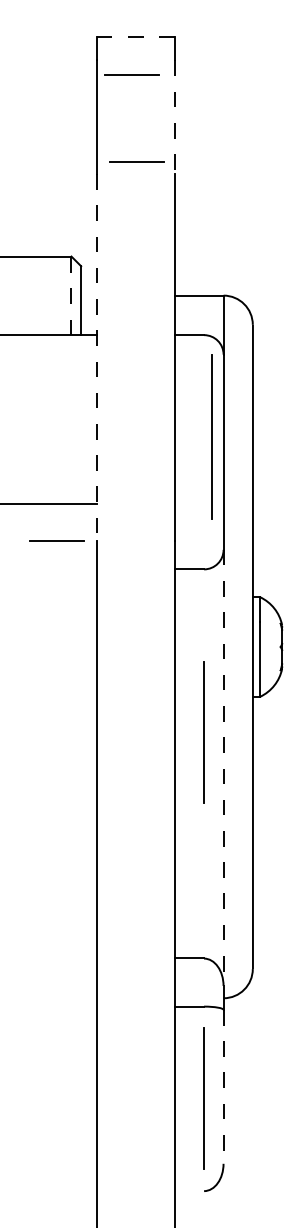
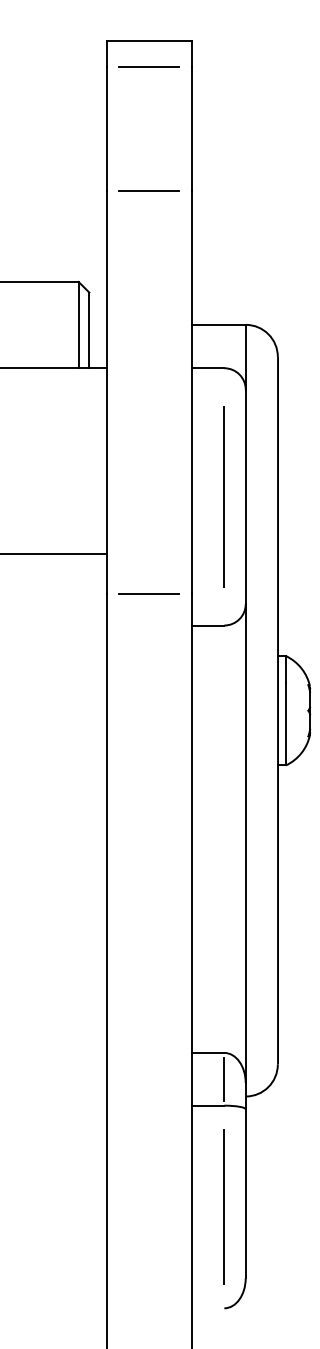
line: (135, 36) -> (149, 40), dashed -> solid
line: (131, 74) -> (149, 65), moved
line: (174, 117) -> (191, 129), dashed -> solid
line: (136, 161) -> (149, 190), moved
line: (71, 295) -> (78, 324), dashed -> solid
line: (96, 358) -> (106, 393), dashed -> solid
line: (211, 436) -> (223, 496), moved
line: (56, 540) -> (149, 593), moved
line: (203, 732) -> (223, 804), removed
line: (223, 768) -> (245, 844), dashed -> solid
line: (204, 982) -> (224, 1079), added
line: (223, 1086) -> (245, 1193), dashed -> solid

